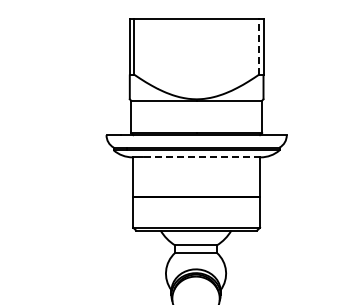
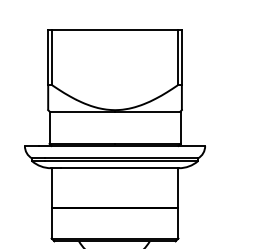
line: (259, 46) -> (177, 57), dashed -> solid
line: (201, 157) -> (119, 168), dashed -> solid

